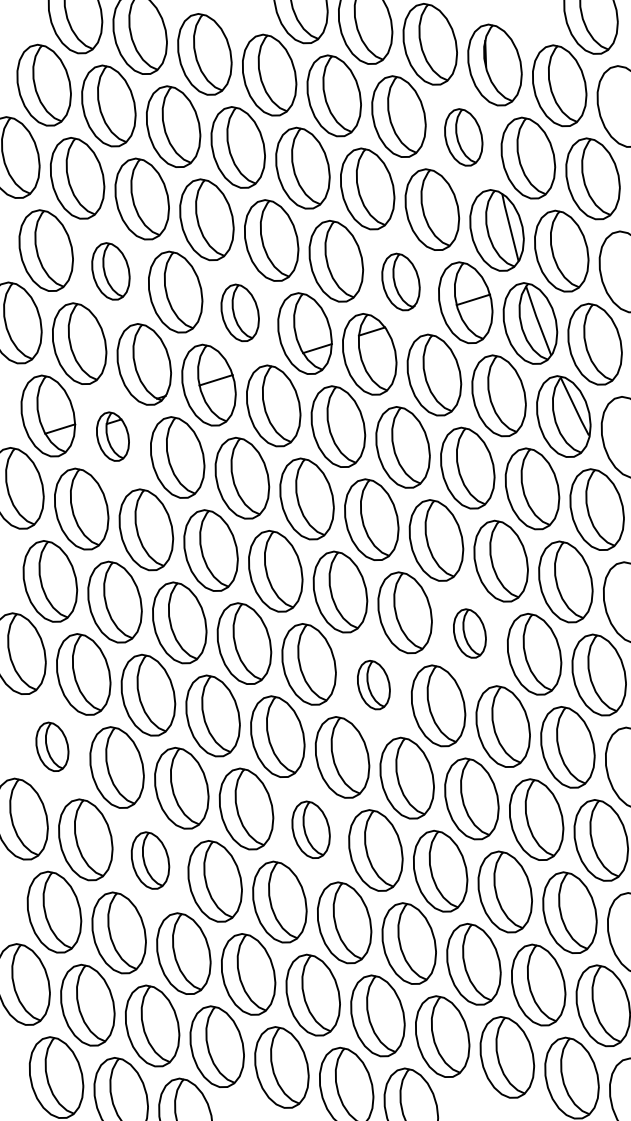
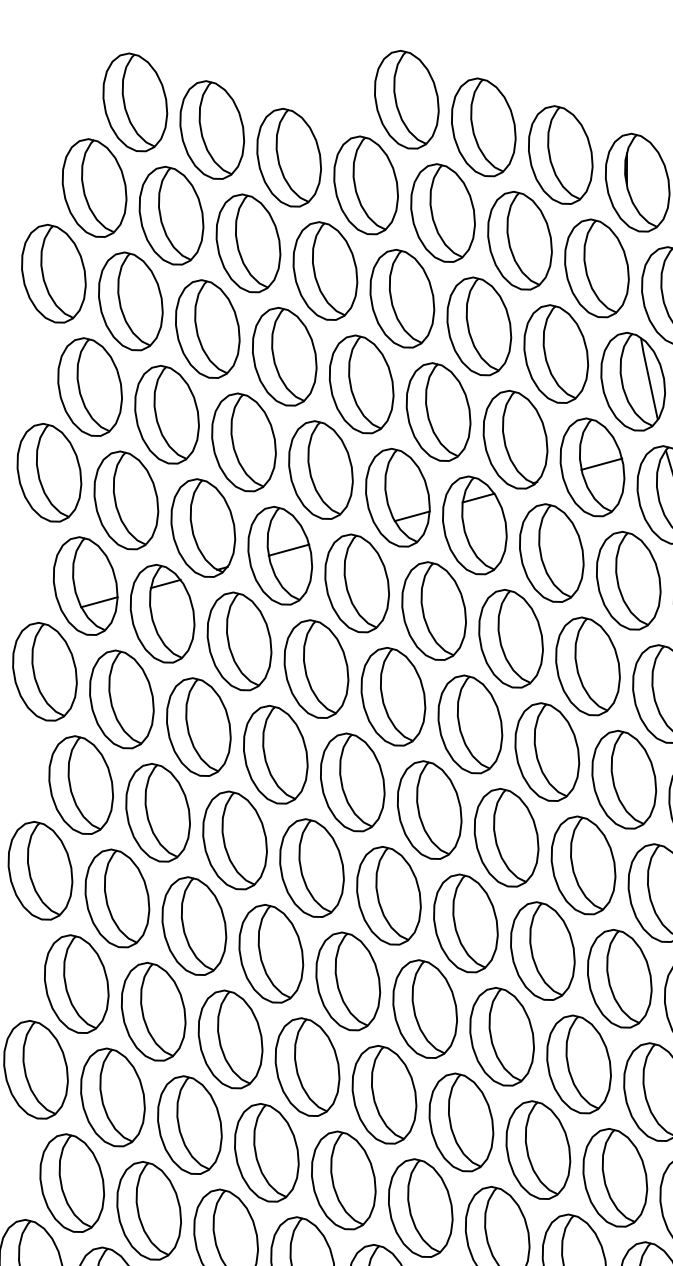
part: (463, 137) -> (596, 268), size x1.43
part: (110, 271) -> (166, 414), size x1.43
part: (400, 281) -> (514, 439), size x1.43
part: (239, 312) -> (319, 469), size x1.43
part: (112, 436) -> (162, 613), size x1.67
part: (469, 633) -> (583, 865), size x1.67
part: (373, 684) -> (465, 922), size x1.67
part: (52, 746) -> (76, 983), size x1.67
part: (310, 829) -> (383, 1094), size x1.43
part: (150, 860) -> (189, 1125), size x1.43

